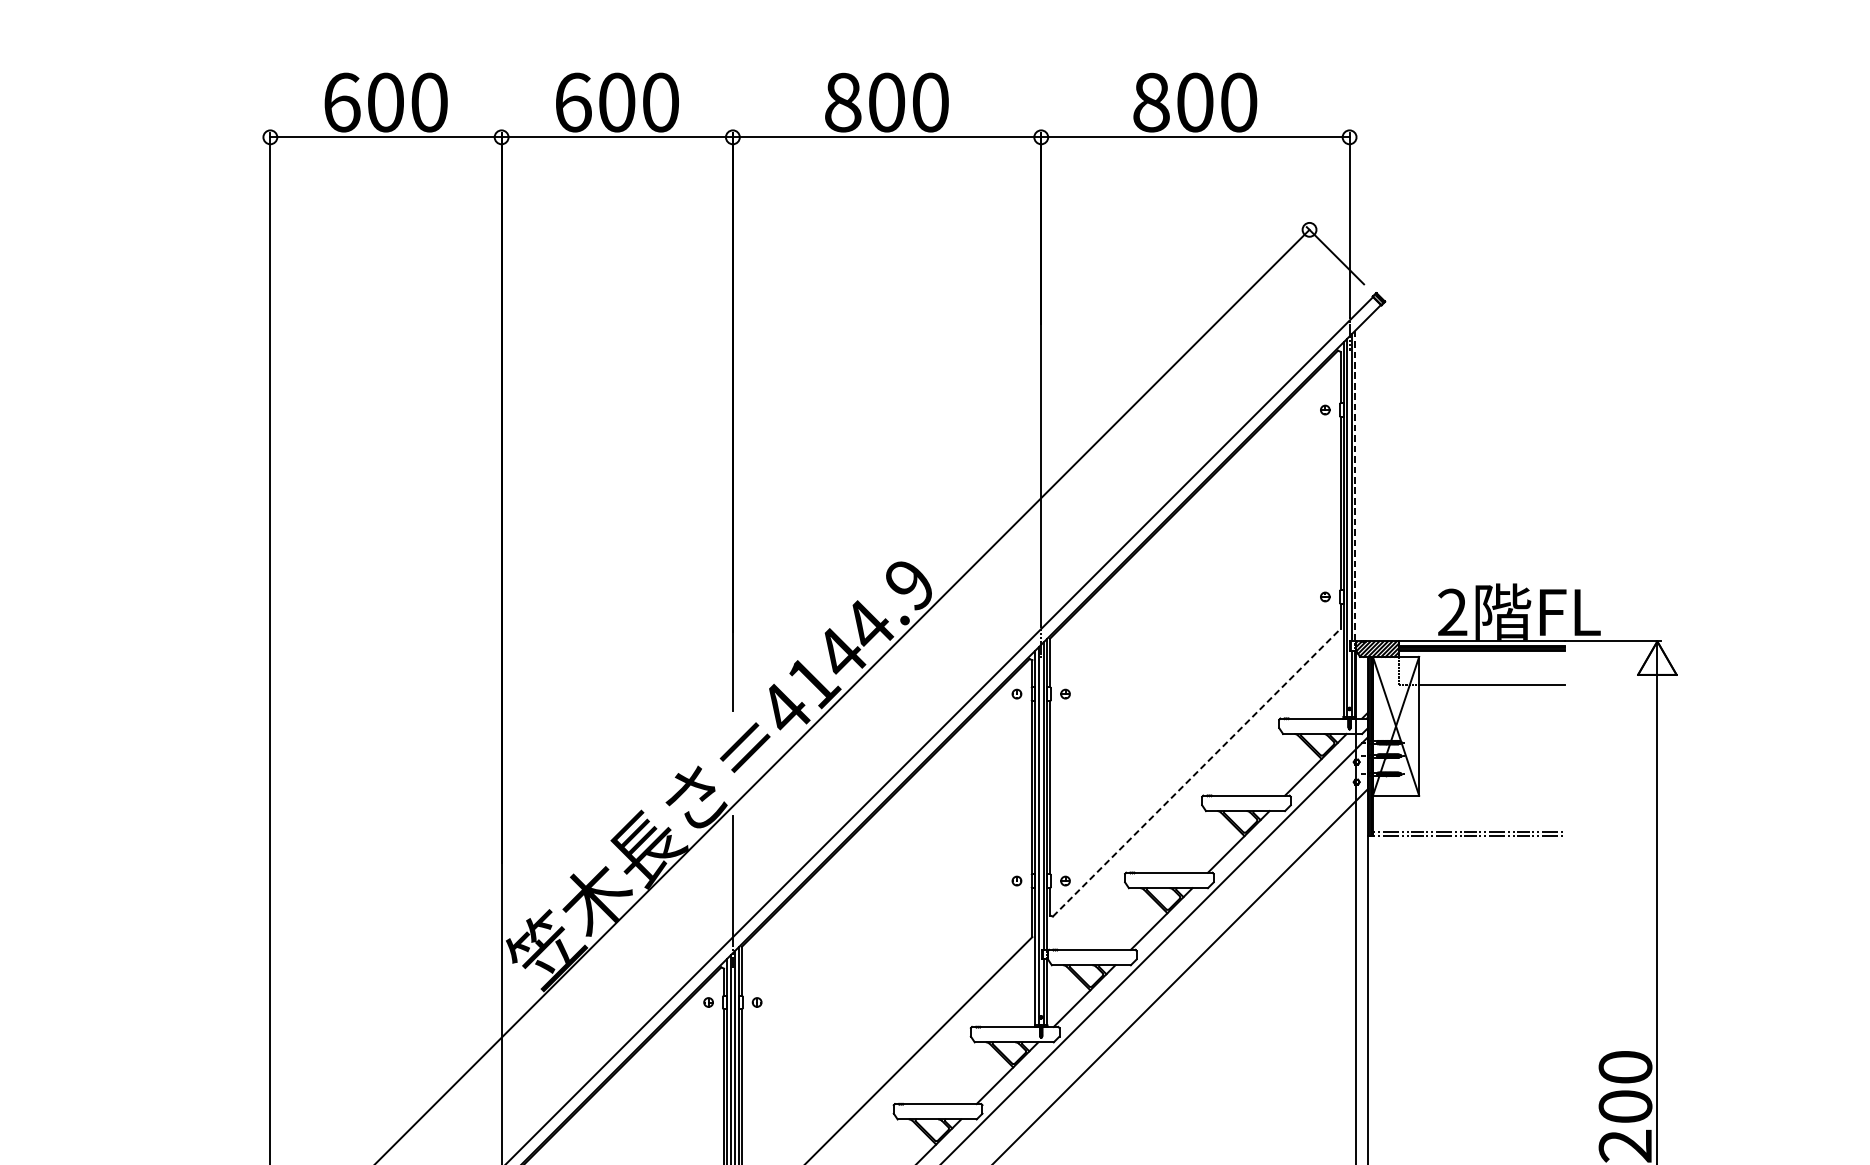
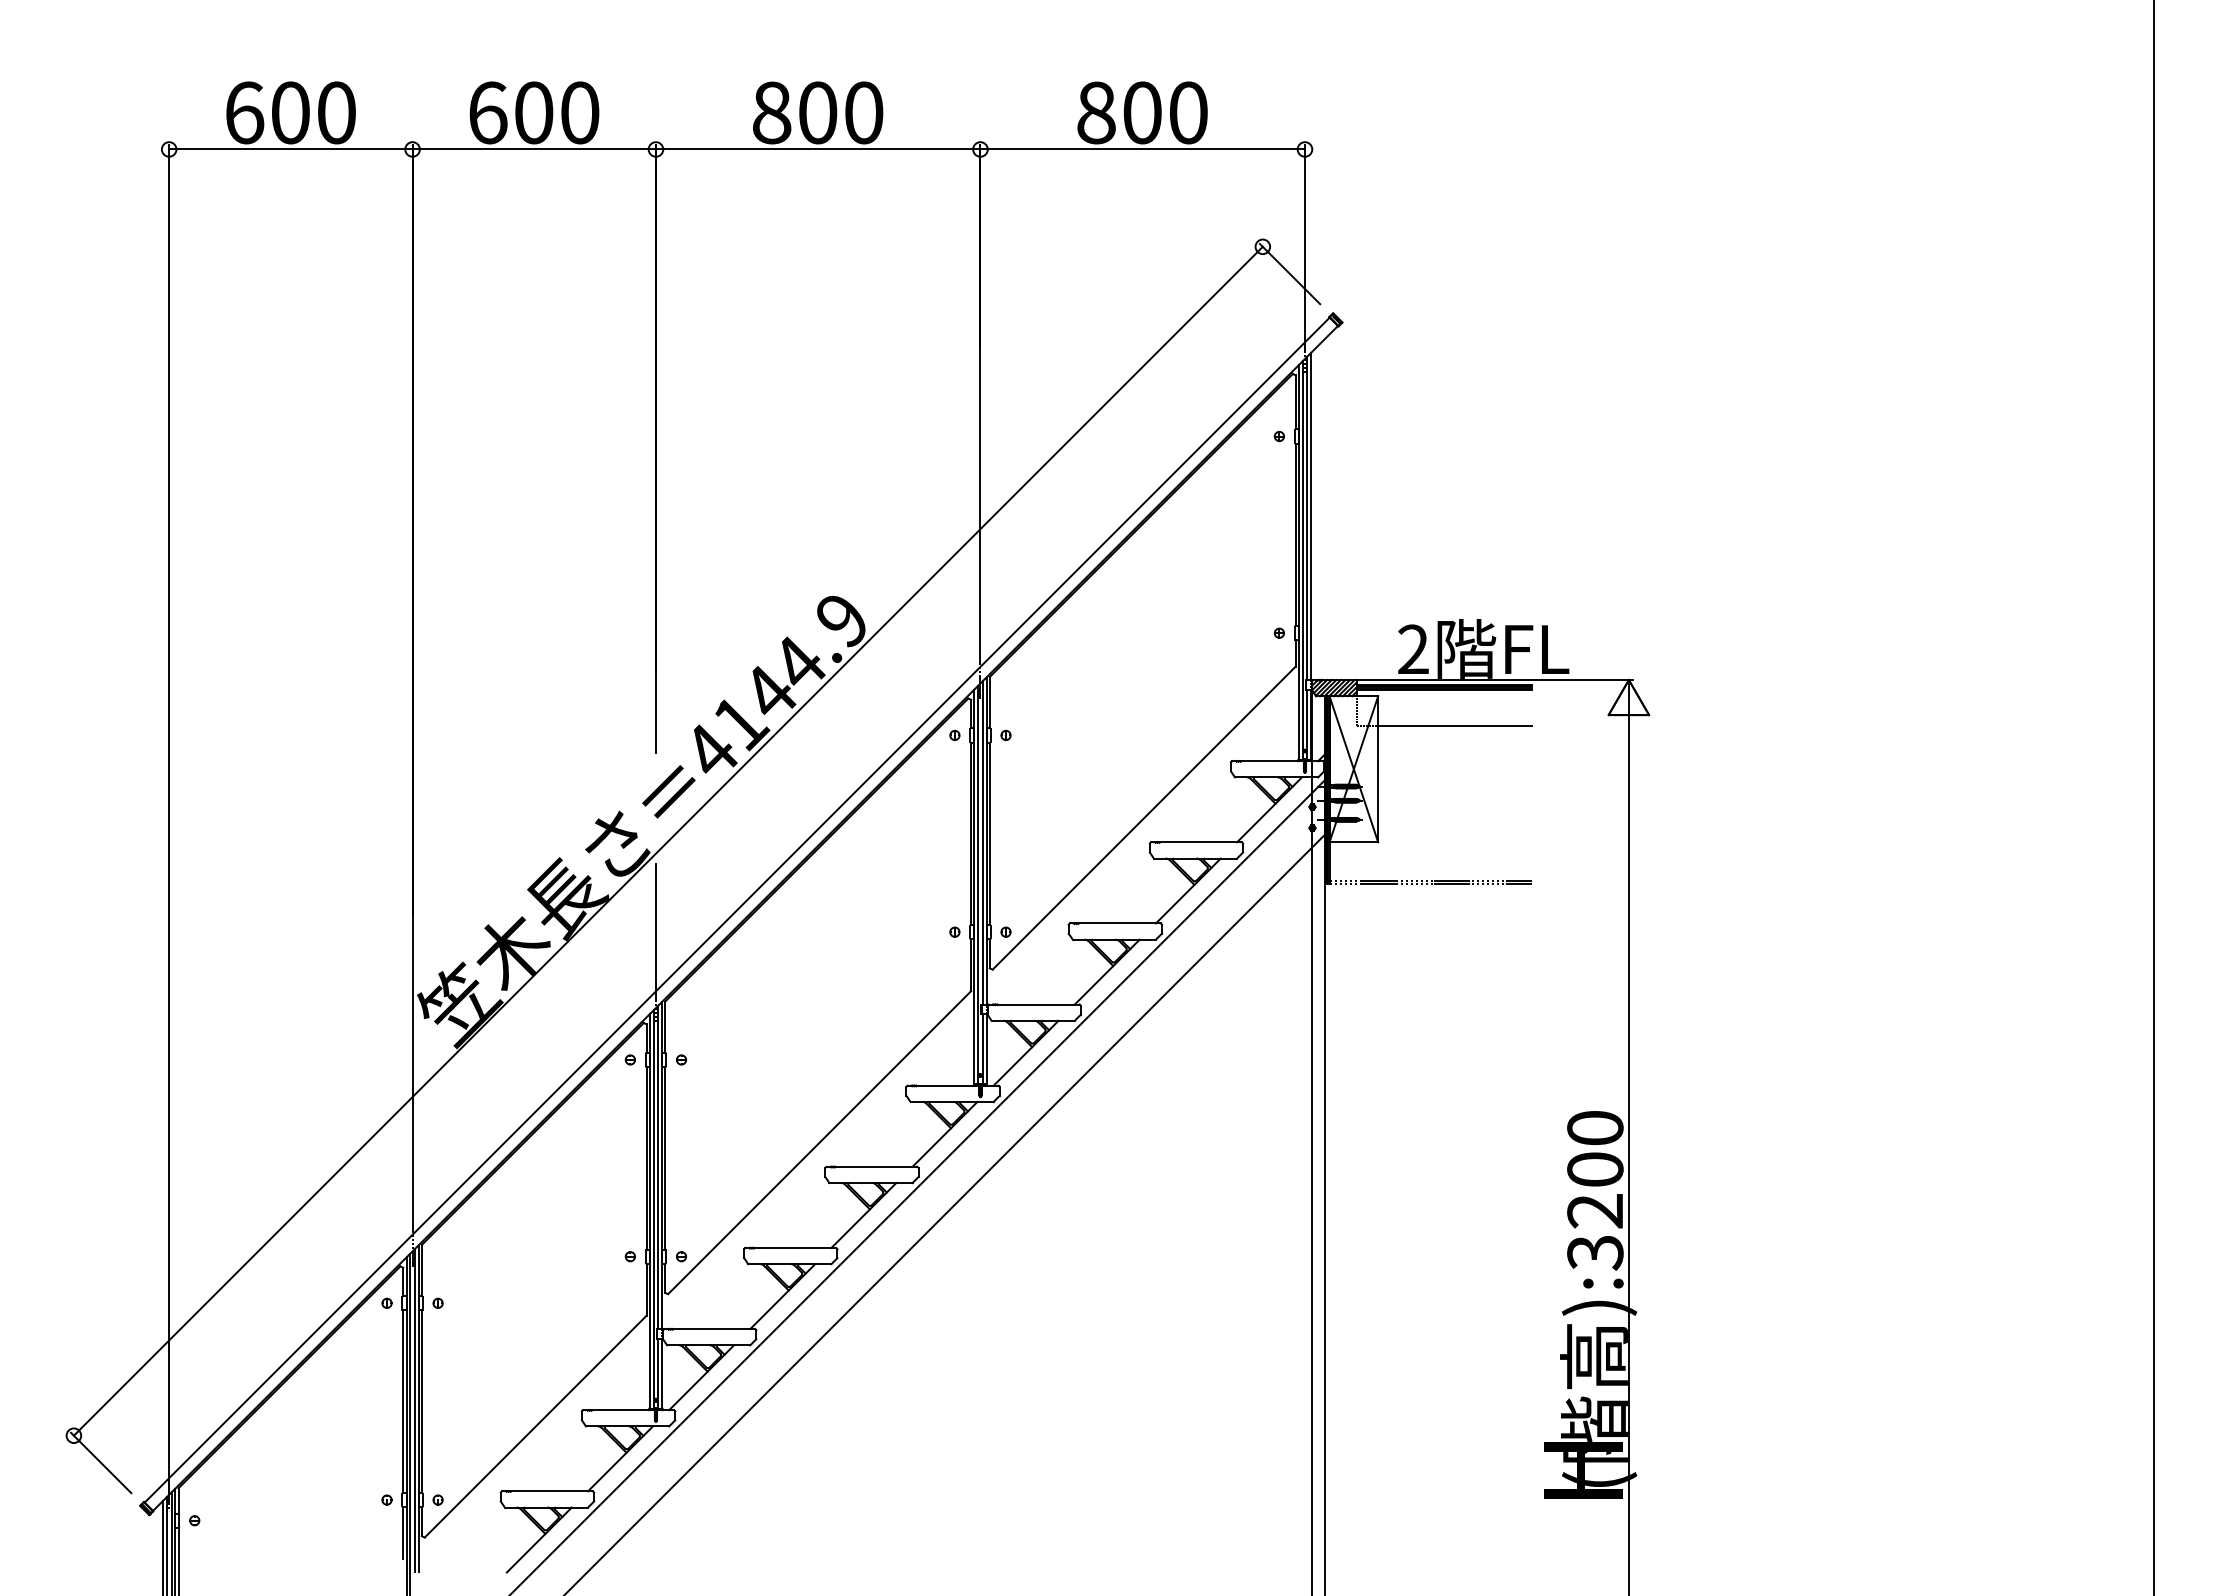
line: (1355, 486) -> (1311, 516), dashed -> solid
line: (1197, 772) -> (1144, 817), dashed -> solid

